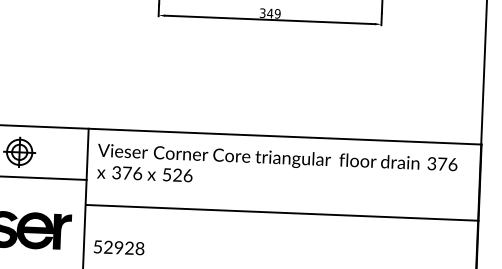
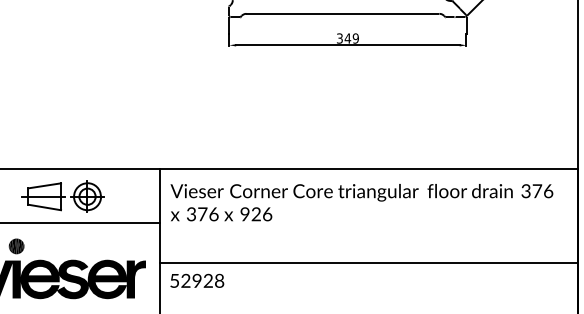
text: (166, 174) -> (244, 214), 526 -> 926
line: (282, 212) -> (369, 262), moved
text: (119, 247) -> (197, 280), moved

